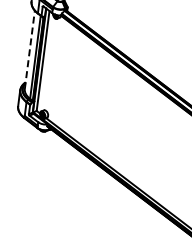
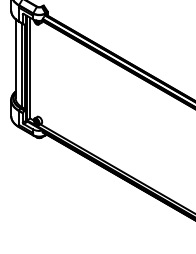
line: (29, 49) -> (15, 58), dashed -> solid

